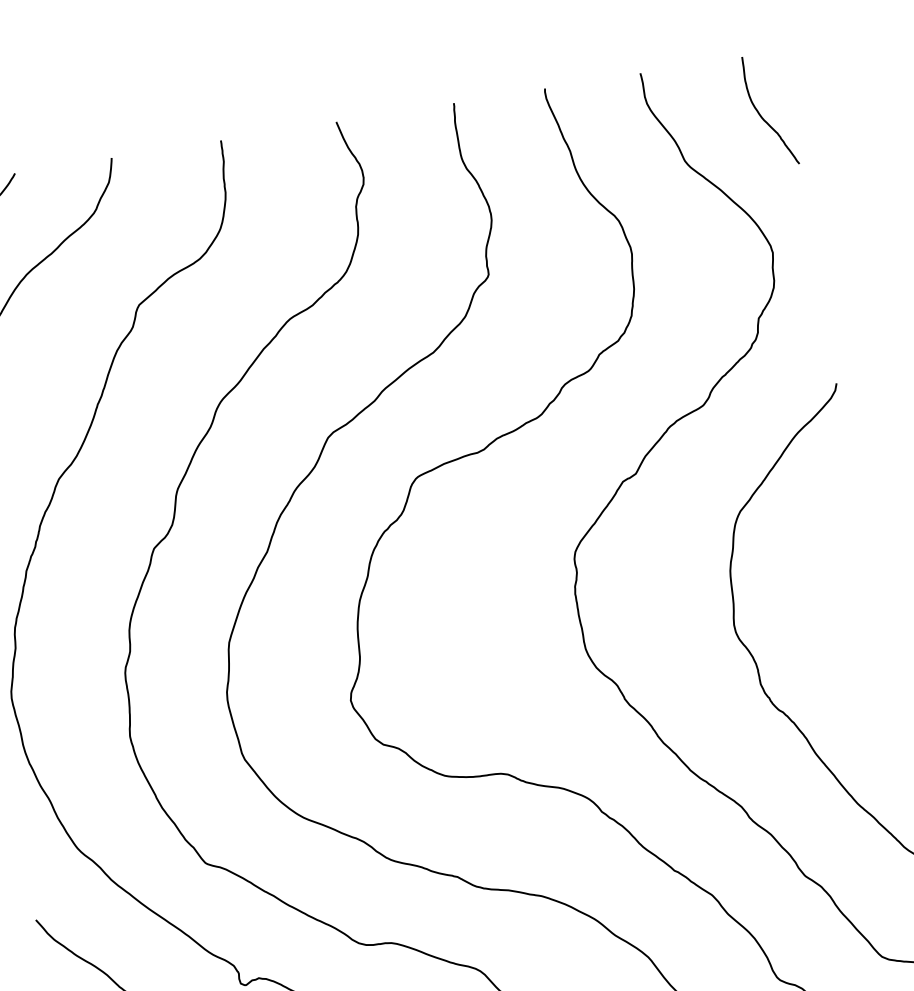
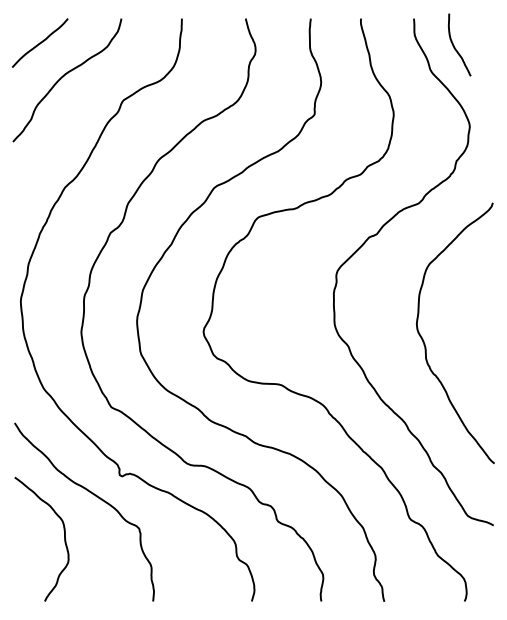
curve: (763, 116) -> (455, 47), moved

